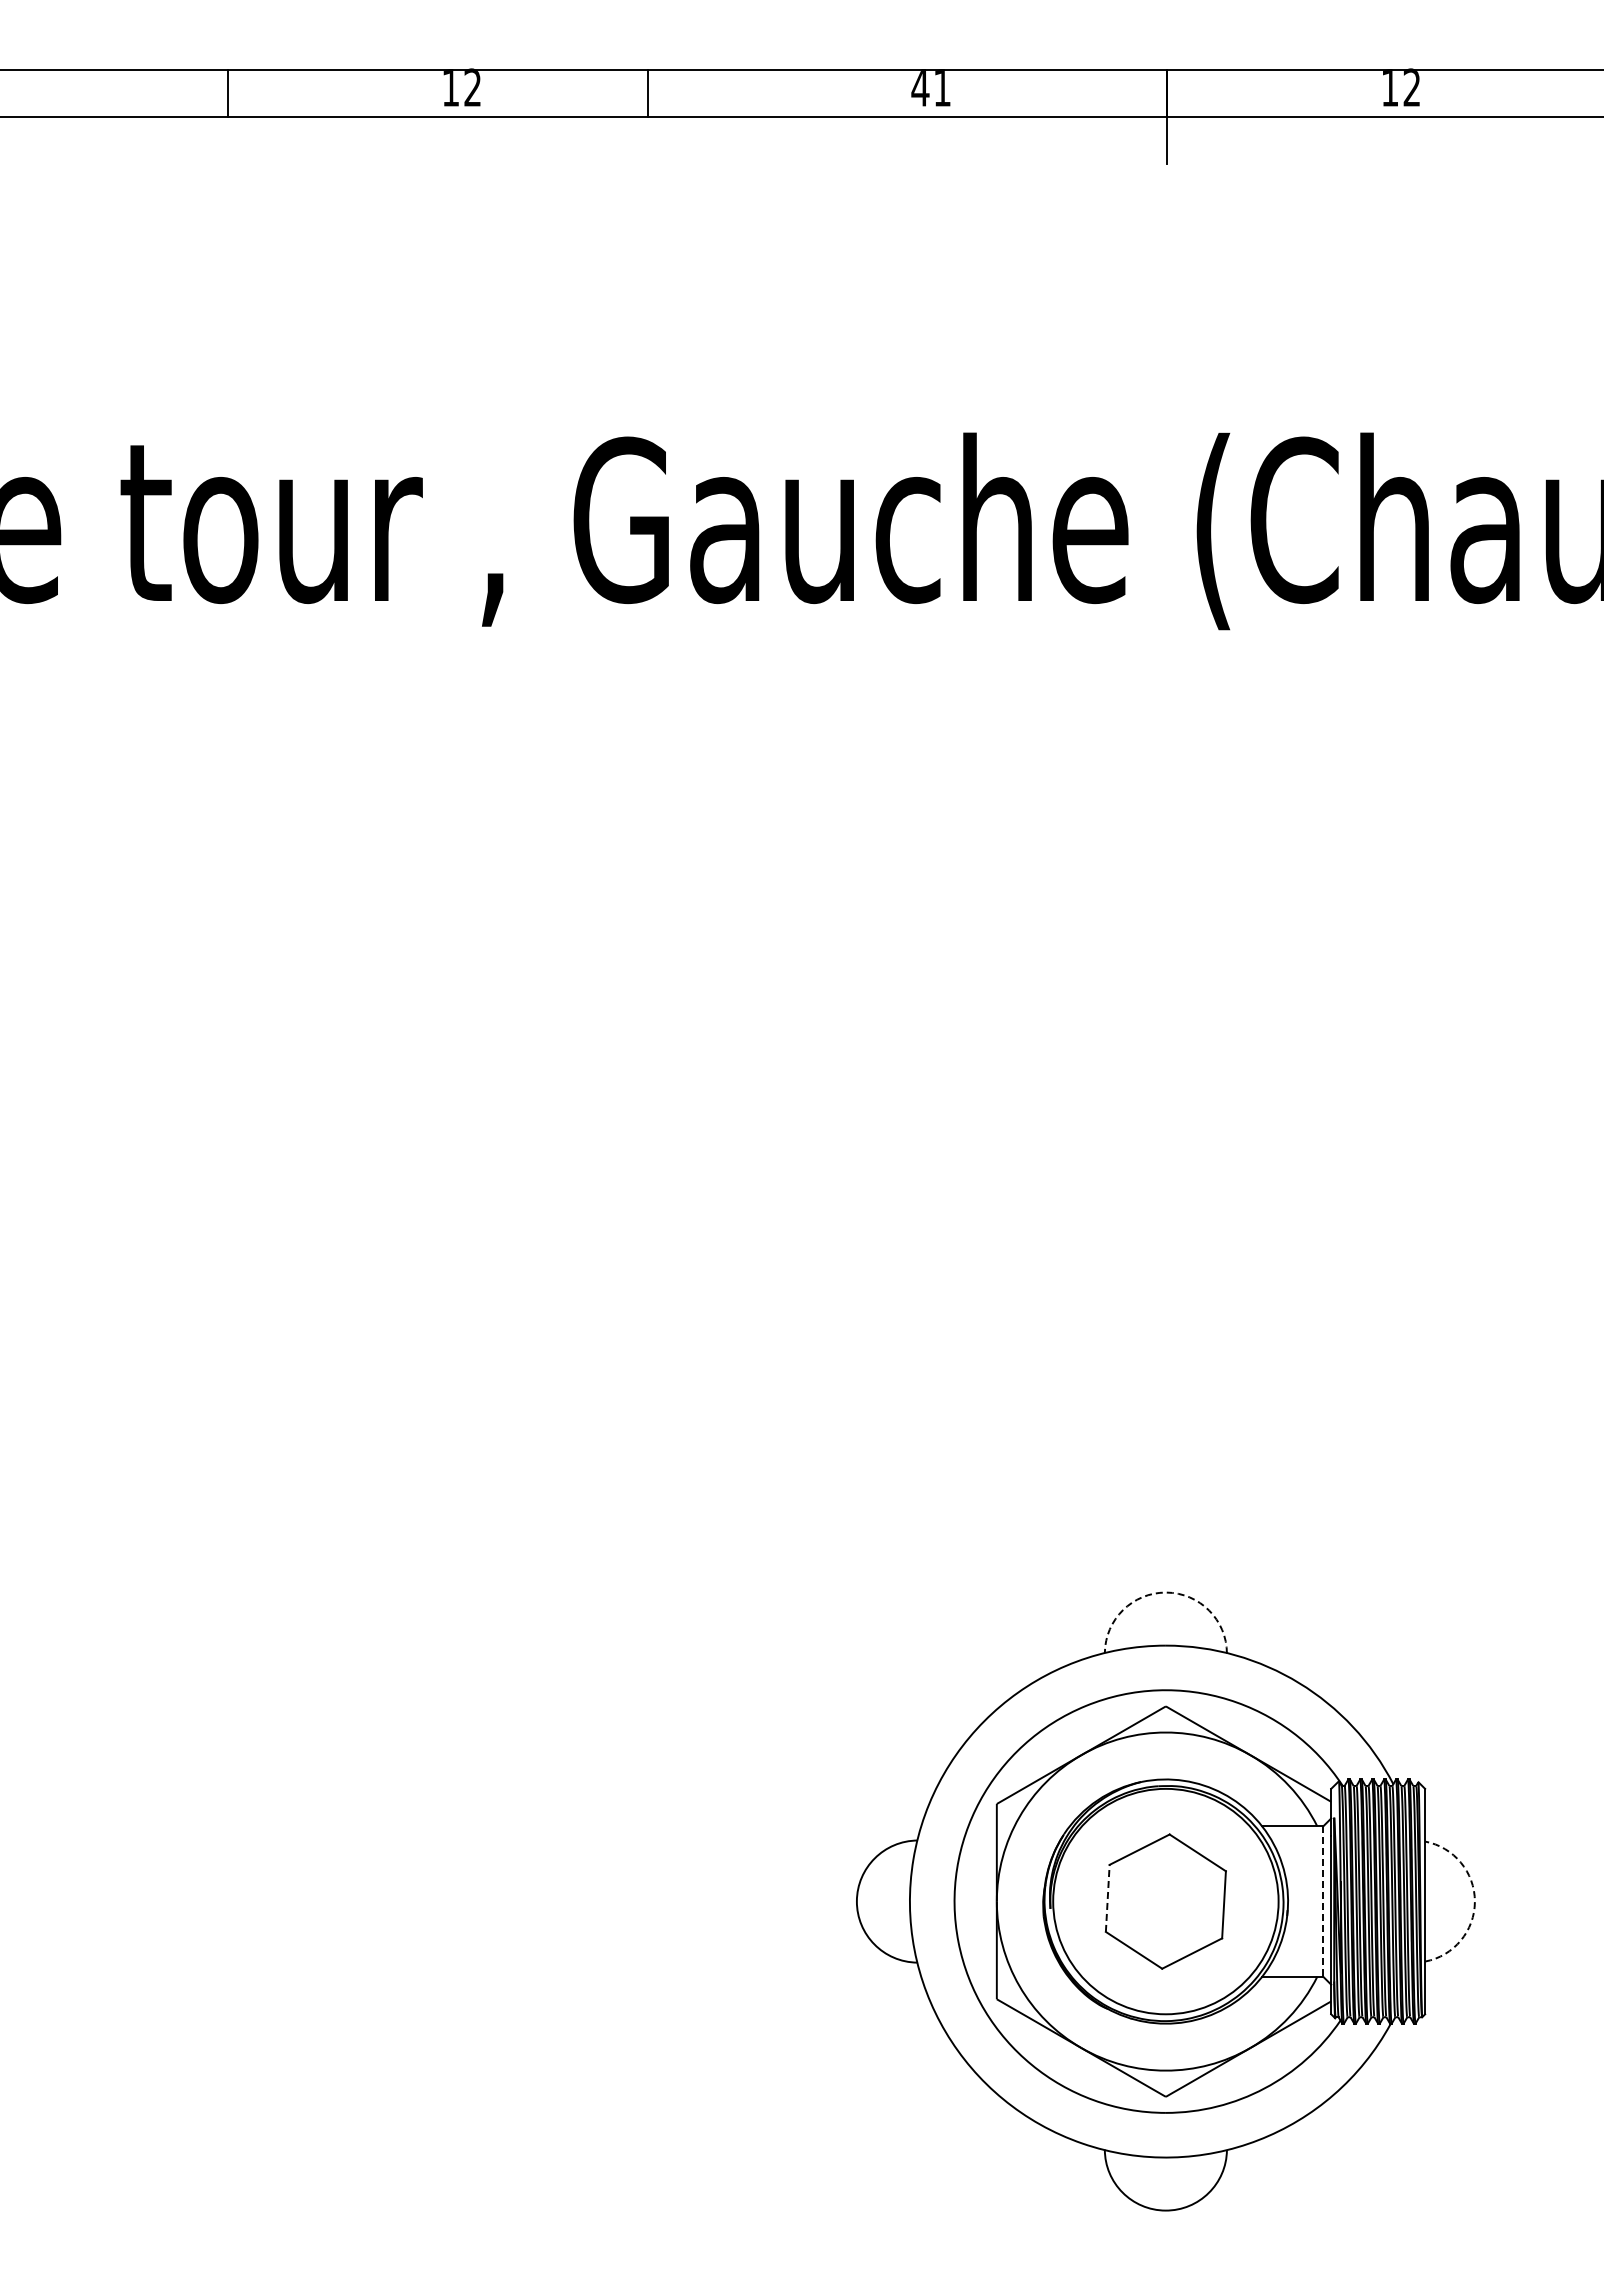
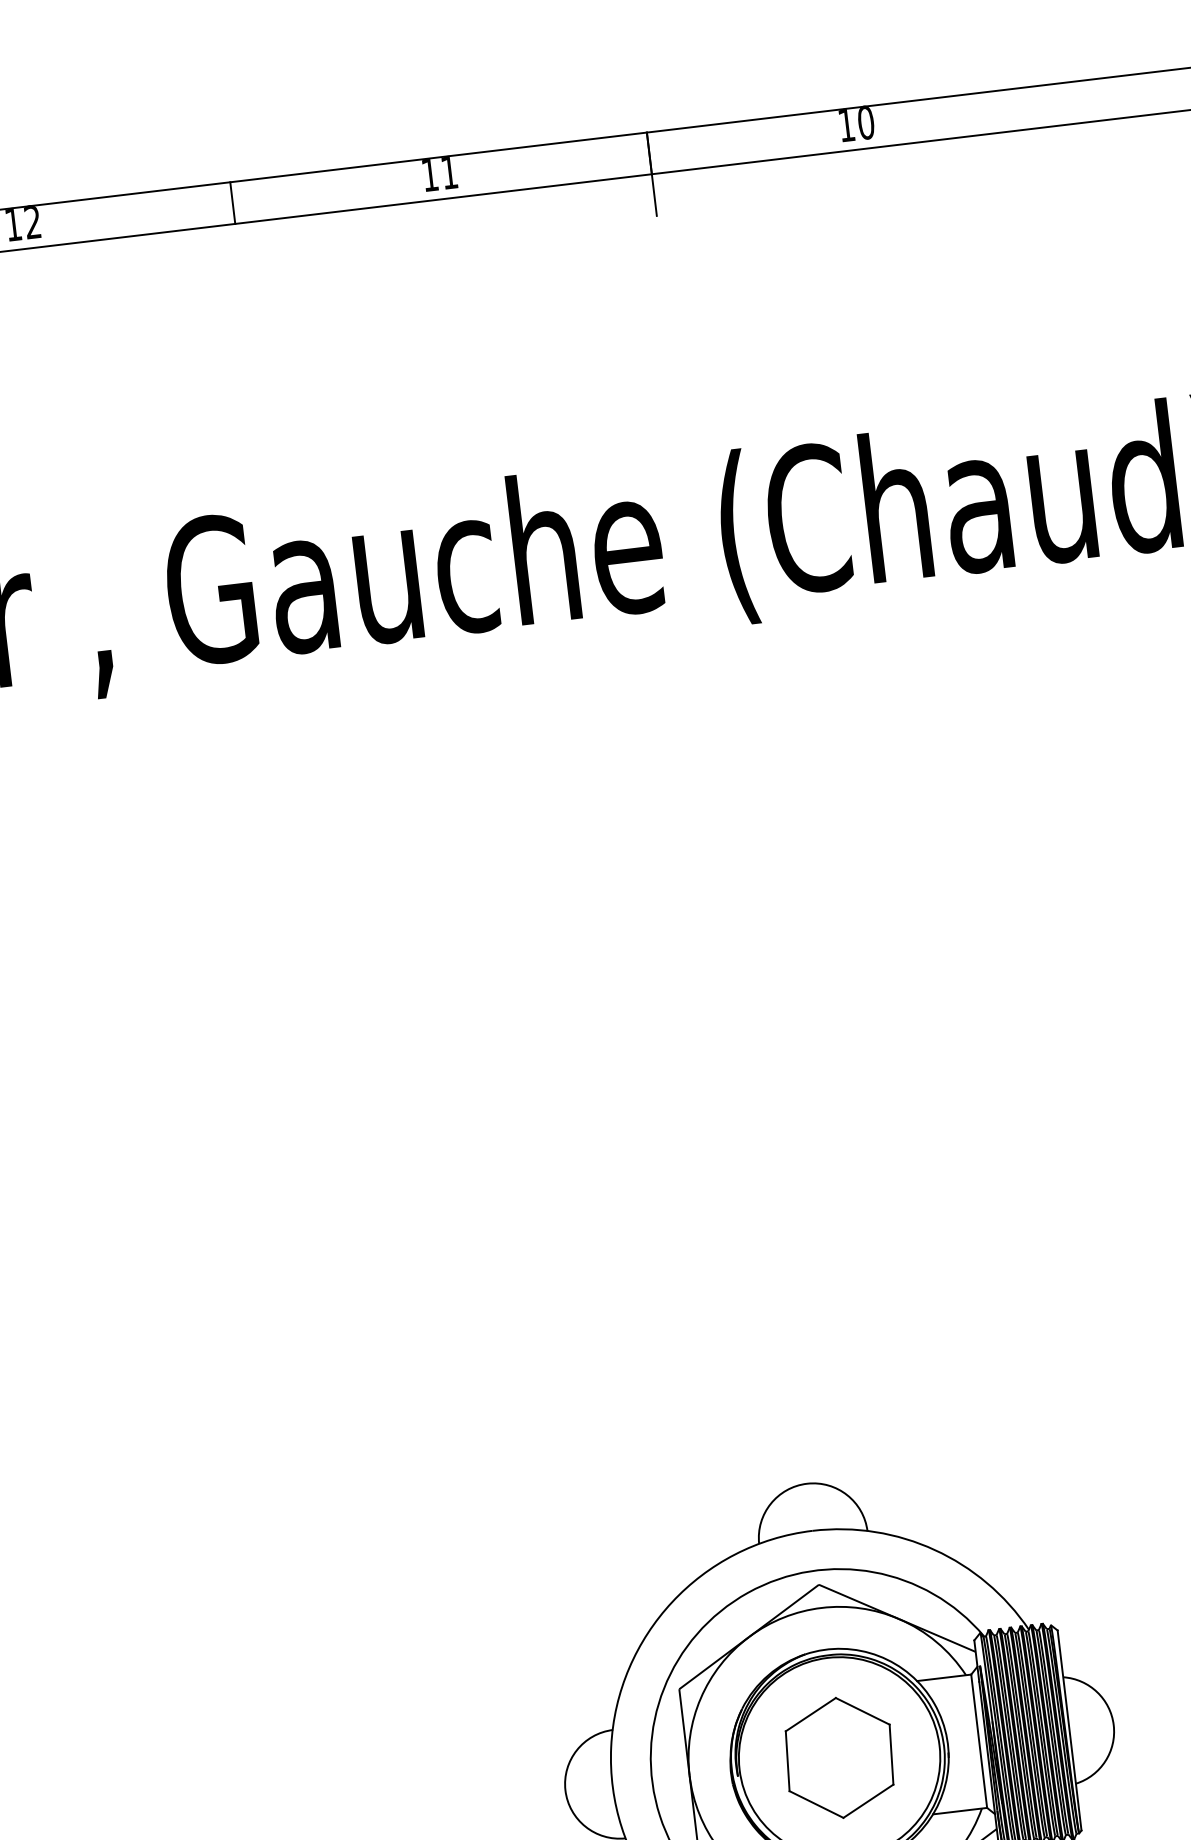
text: (1411, 87) -> (865, 122), 12 -> 10
text: (920, 88) -> (430, 175), 41 -> 11
line: (647, 92) -> (232, 202), moved
arc: (1166, 1592) -> (807, 1483), dashed -> solid
line: (1107, 1898) -> (787, 1761), dashed -> solid
arc: (1474, 1901) -> (1113, 1725), dashed -> solid
line: (1323, 1902) -> (979, 1742), dashed -> solid

